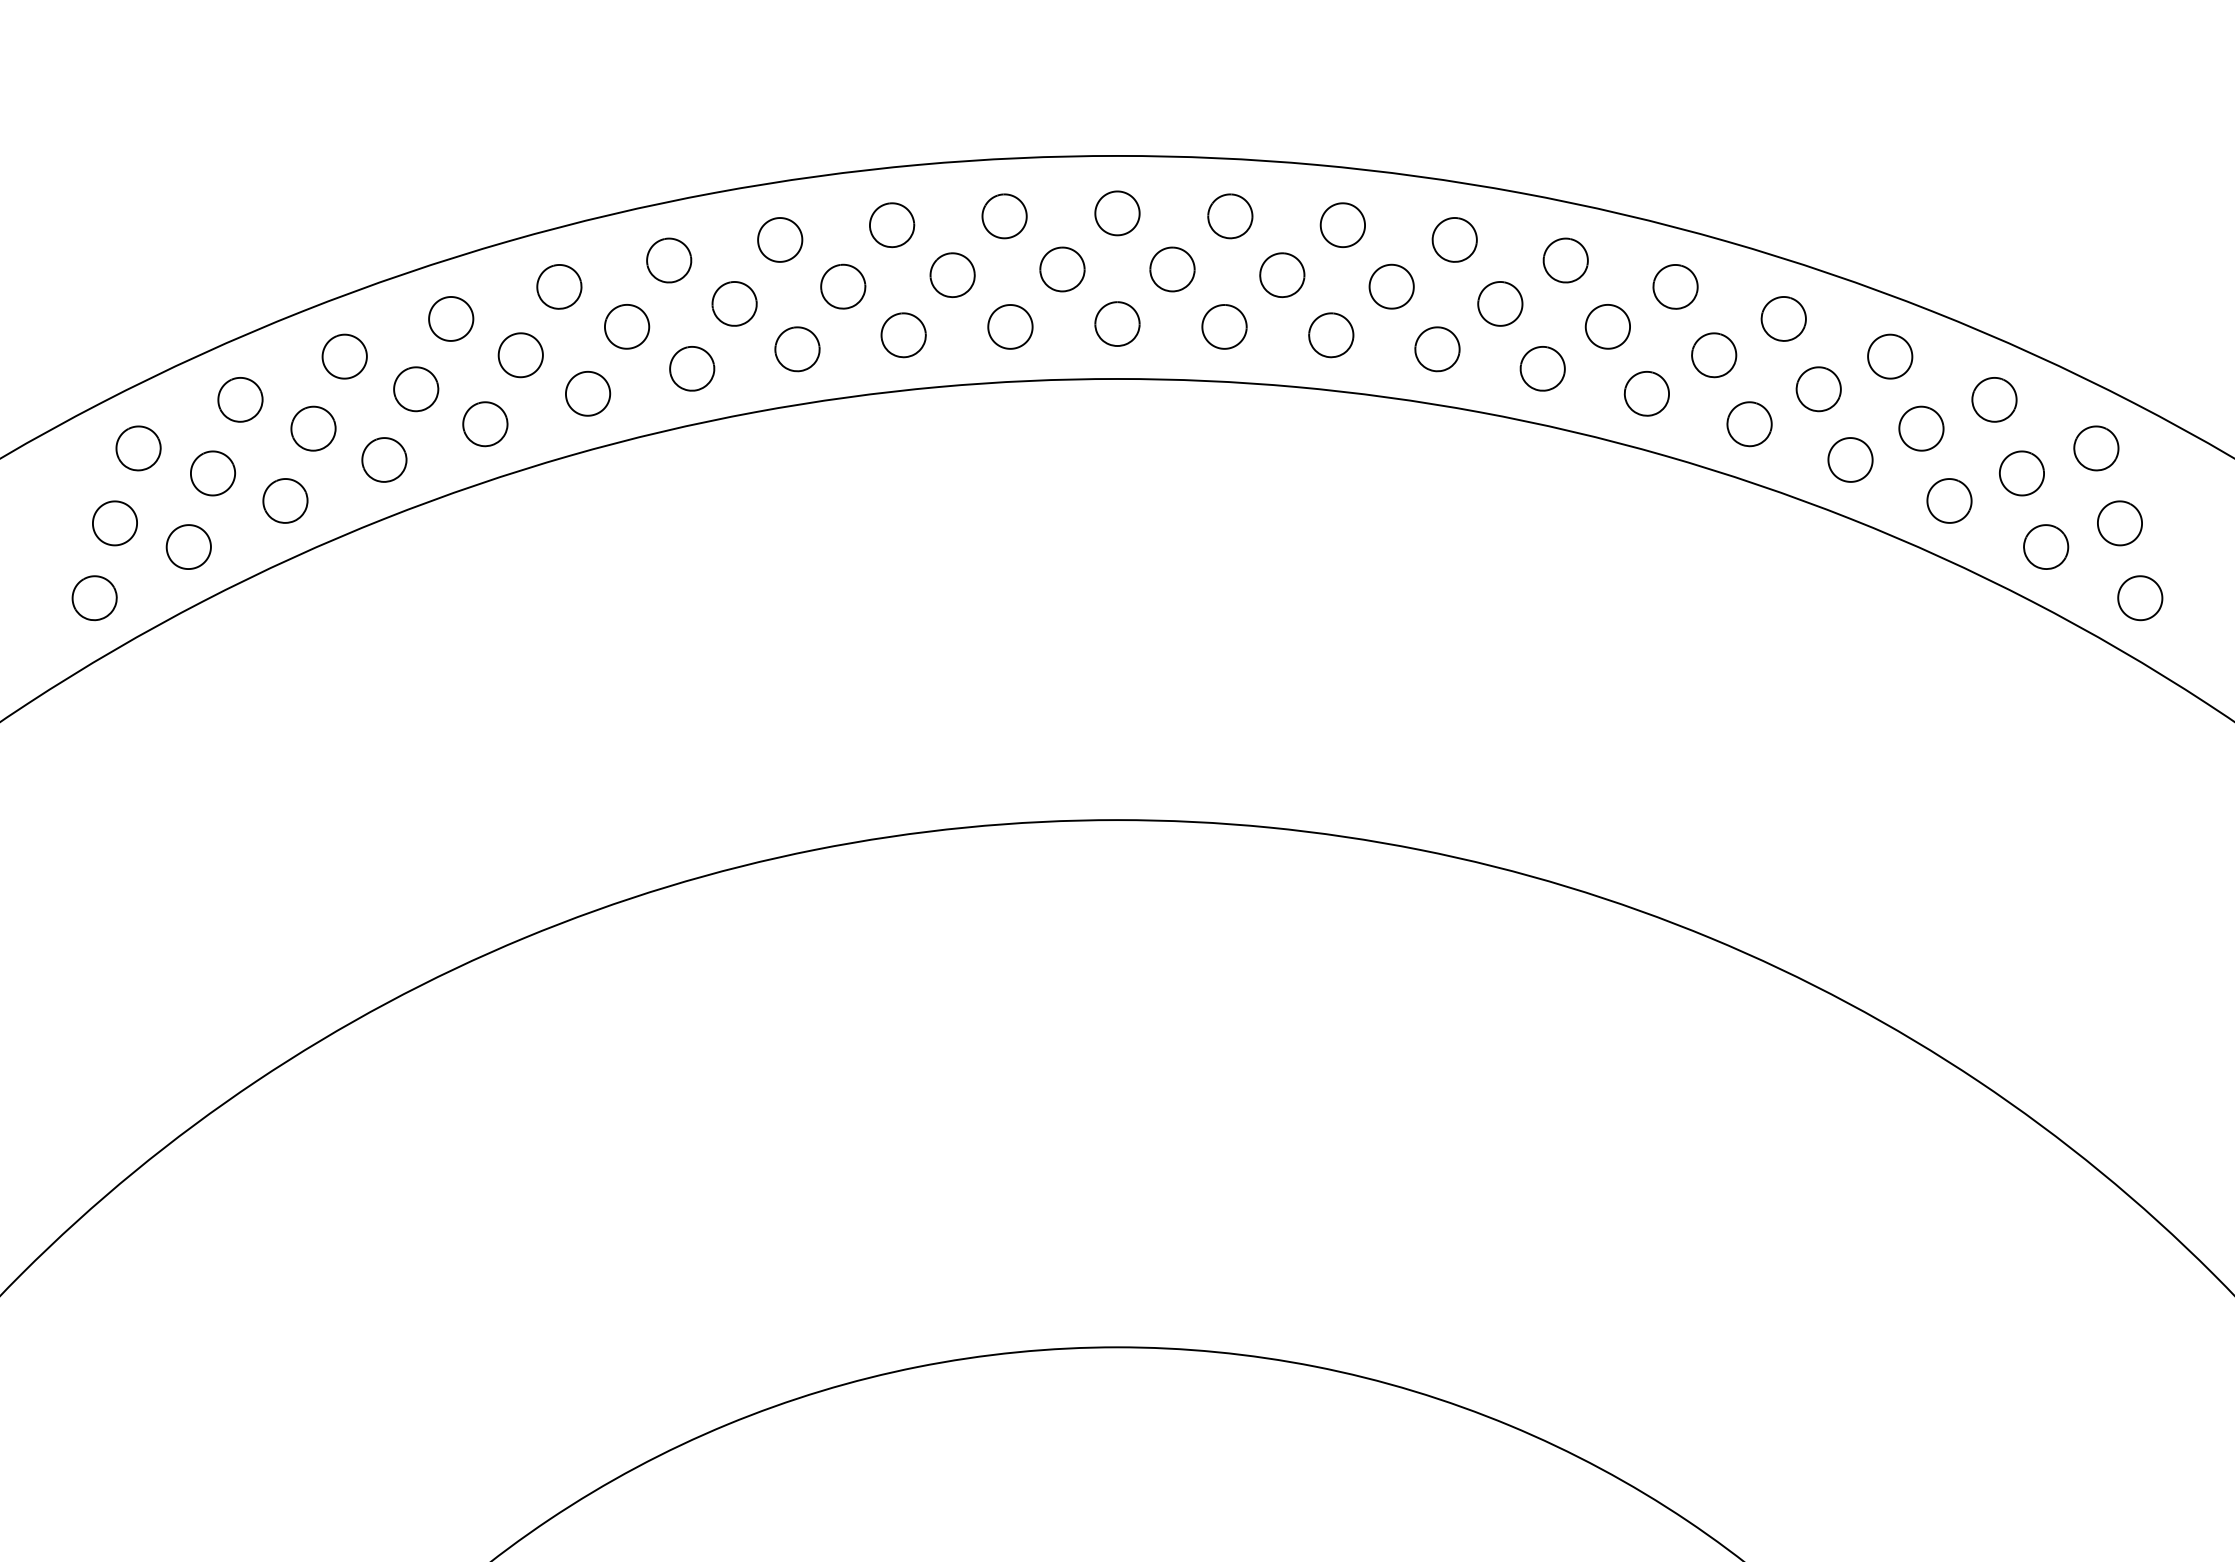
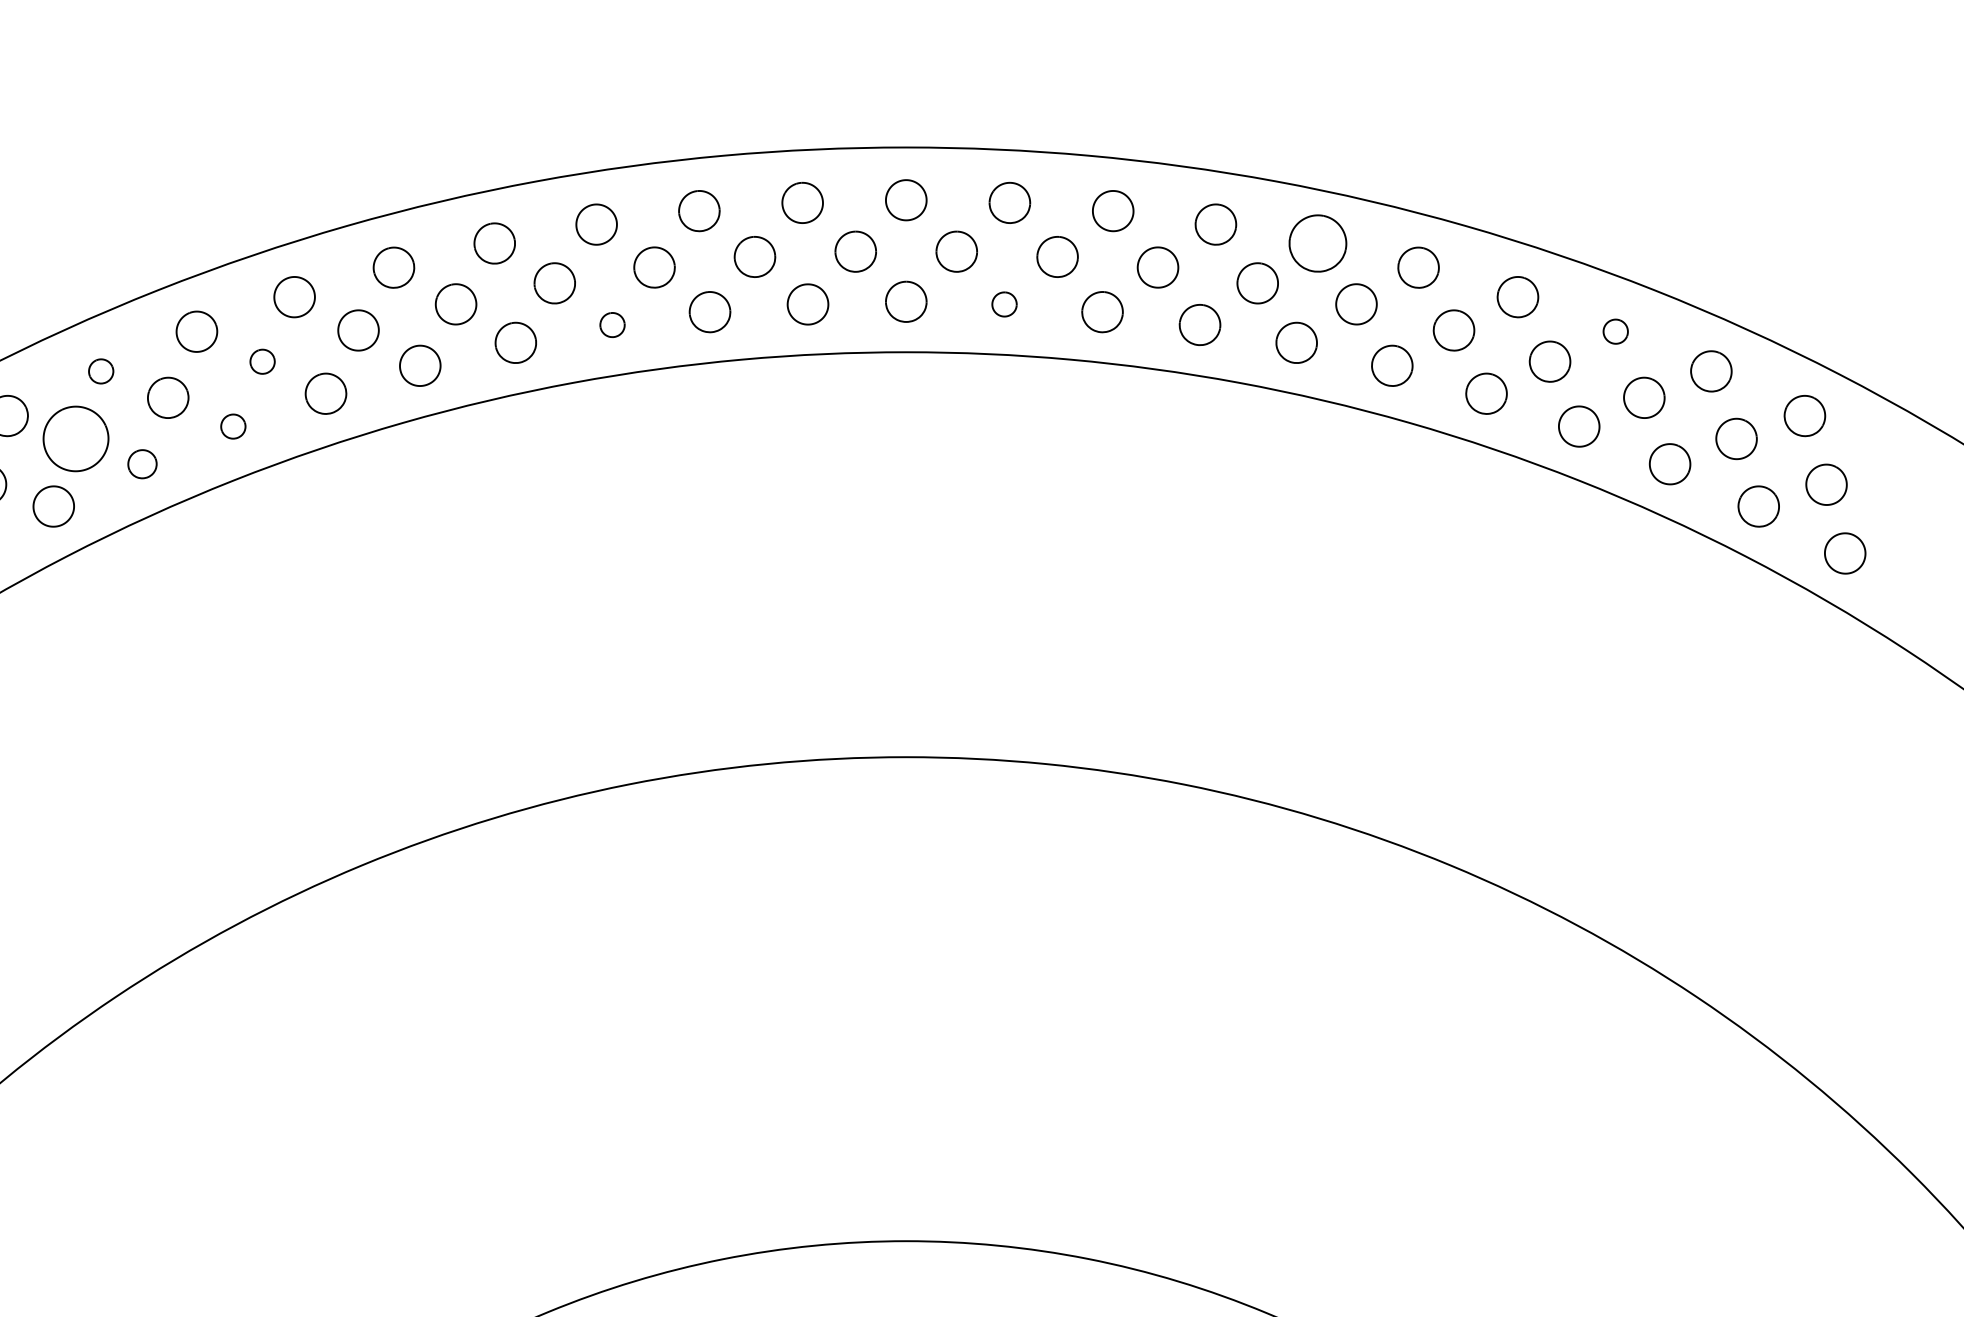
part: (1565, 260) -> (1317, 243), size x1.4
part: (1224, 326) -> (1004, 304), size x0.6
part: (797, 349) -> (612, 325), size x0.6
part: (1890, 356) -> (1615, 331), size x0.6
part: (416, 389) -> (262, 361), size x0.6
part: (240, 399) -> (101, 371), size x0.6
part: (384, 459) -> (233, 426), size x0.6
part: (212, 473) -> (75, 439), size x1.6
part: (285, 500) -> (142, 463), size x0.7

